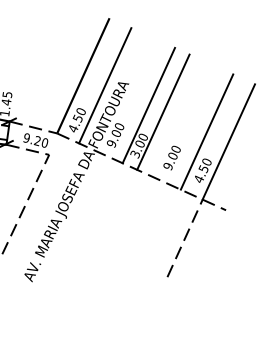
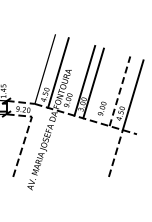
line: (208, 130) -> (120, 90), solid -> dashed

